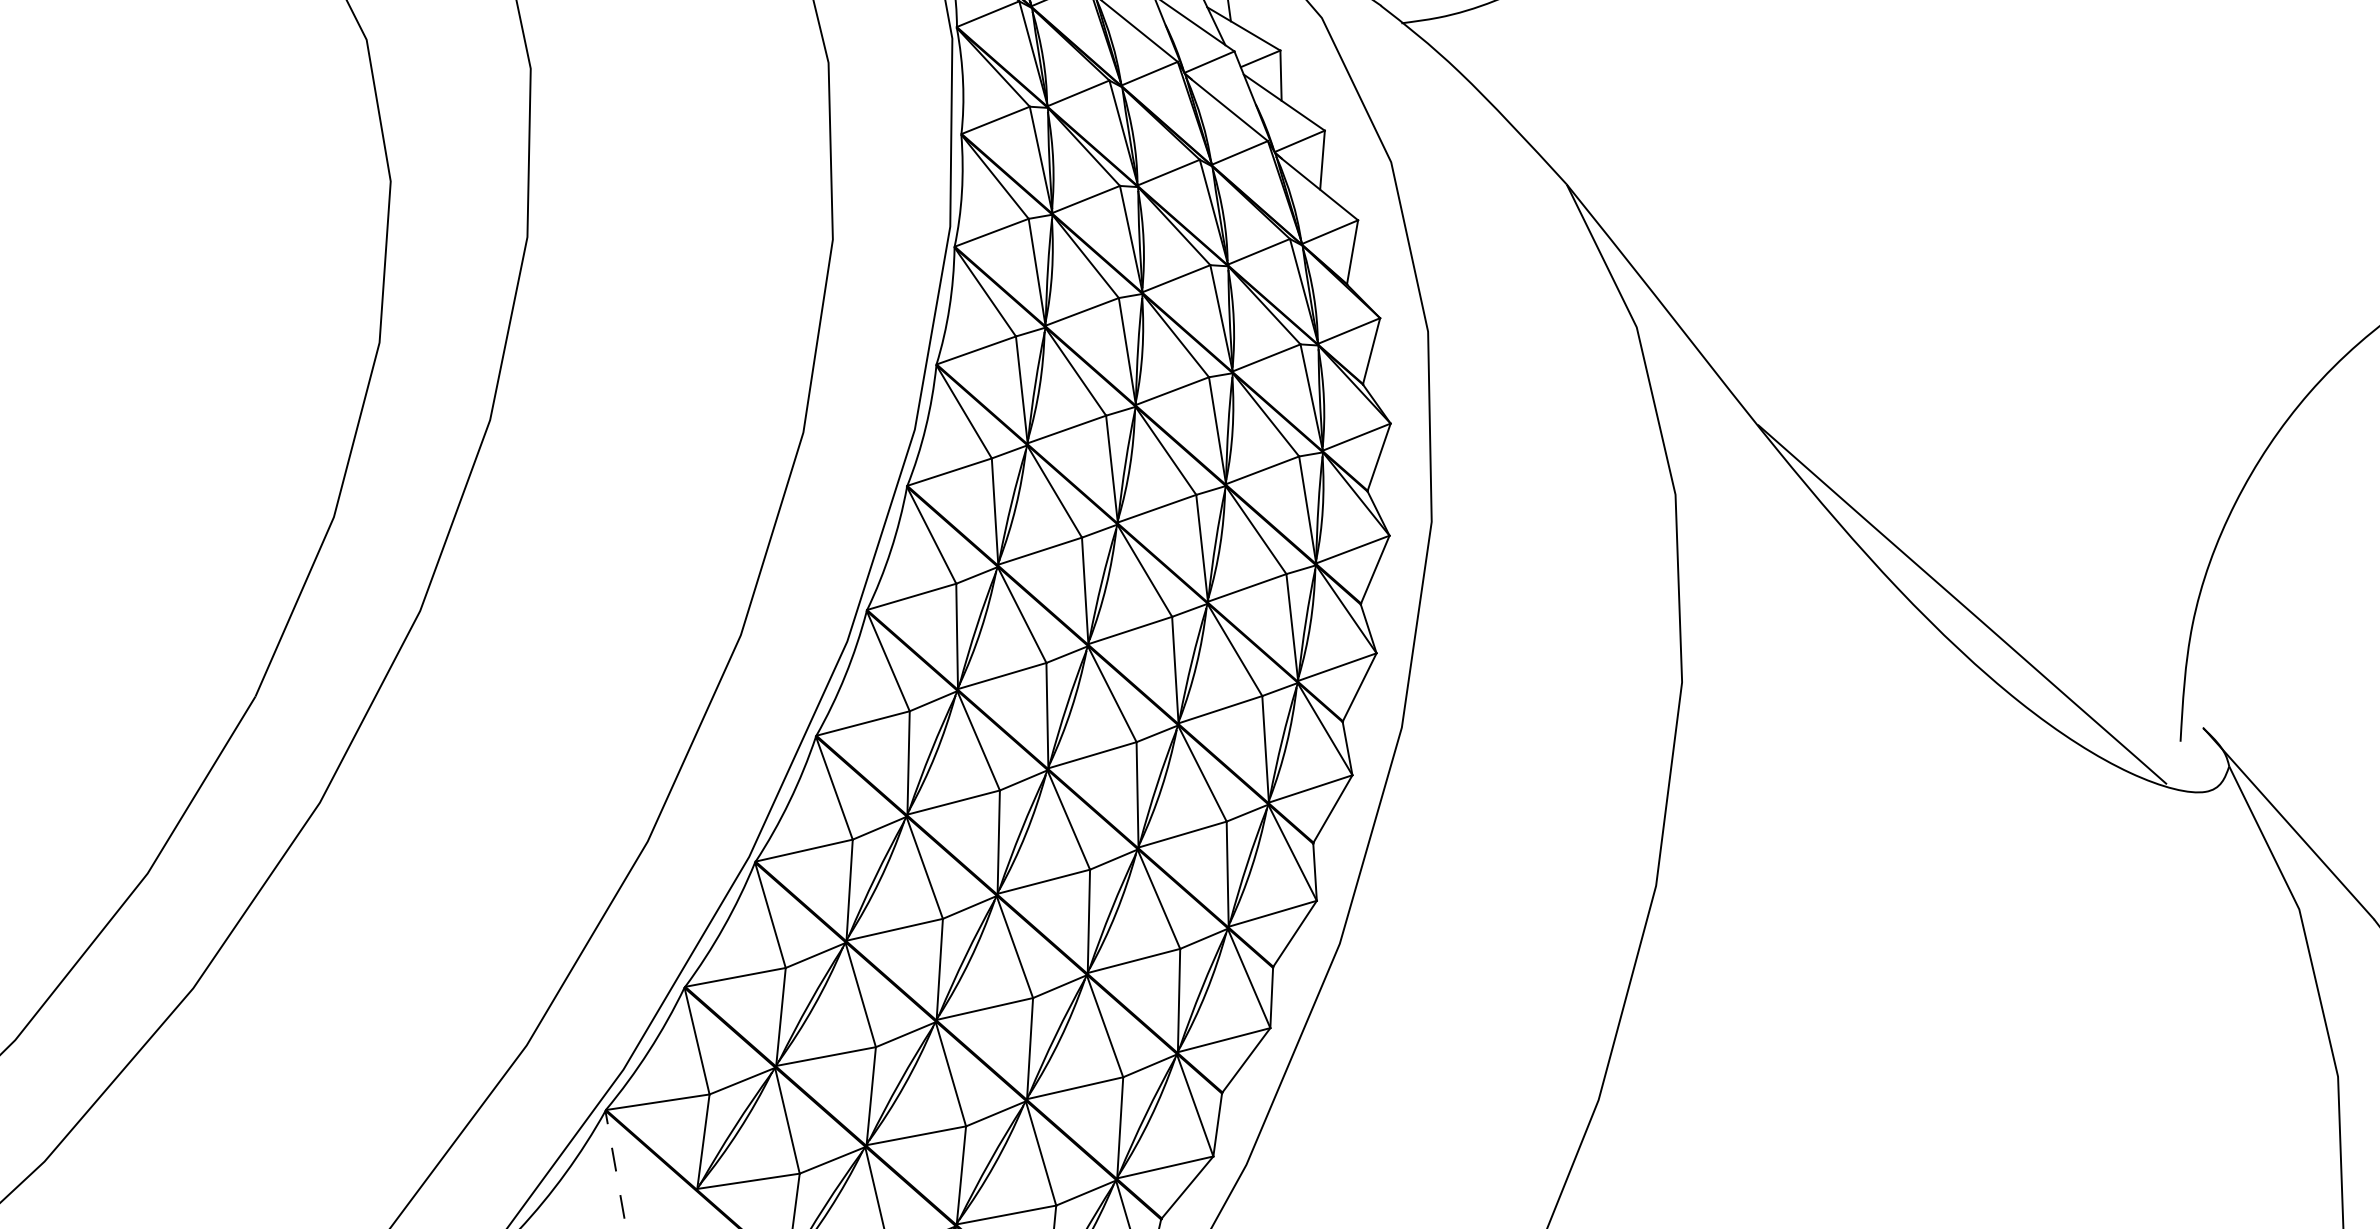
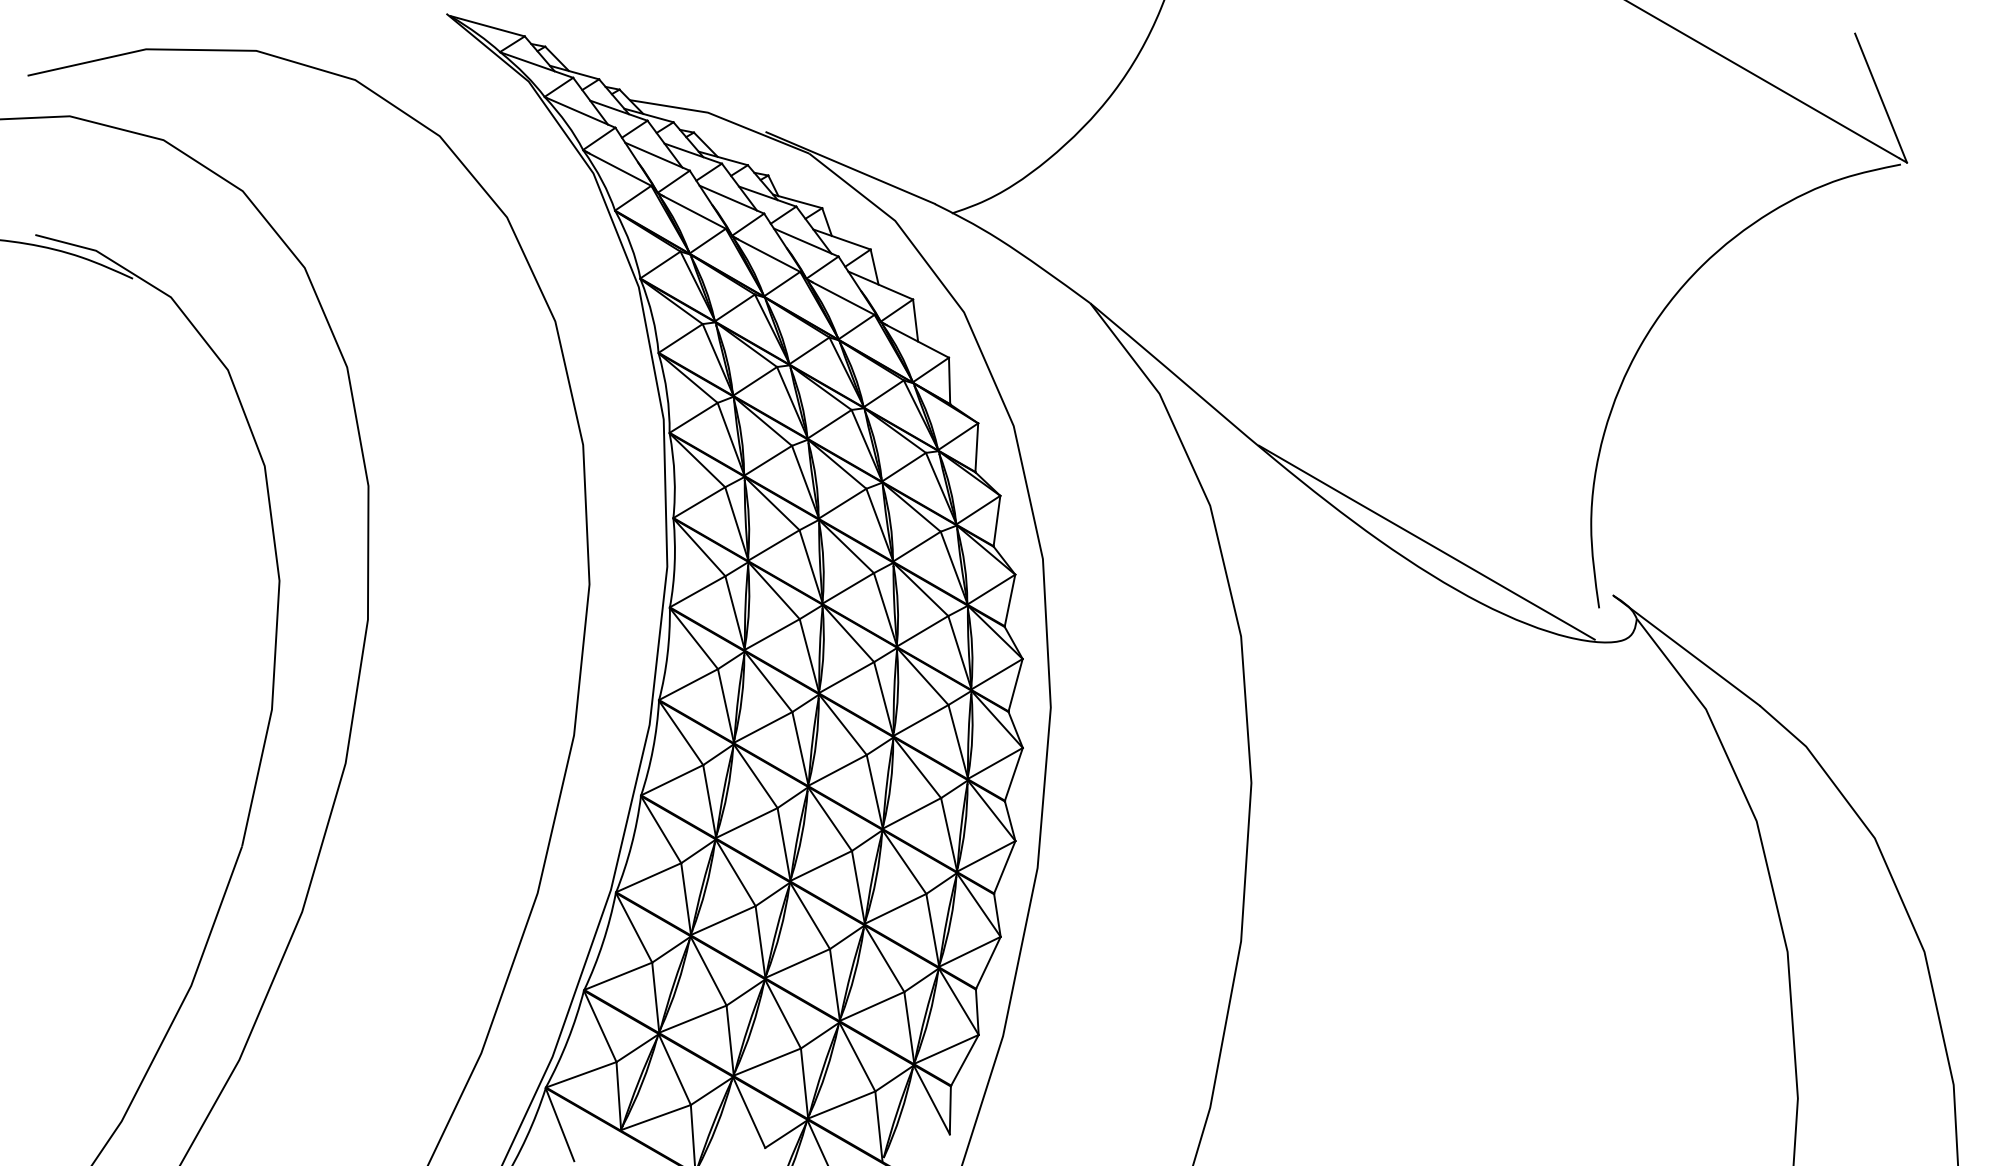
line: (614, 1164) -> (559, 1124), dashed -> solid

